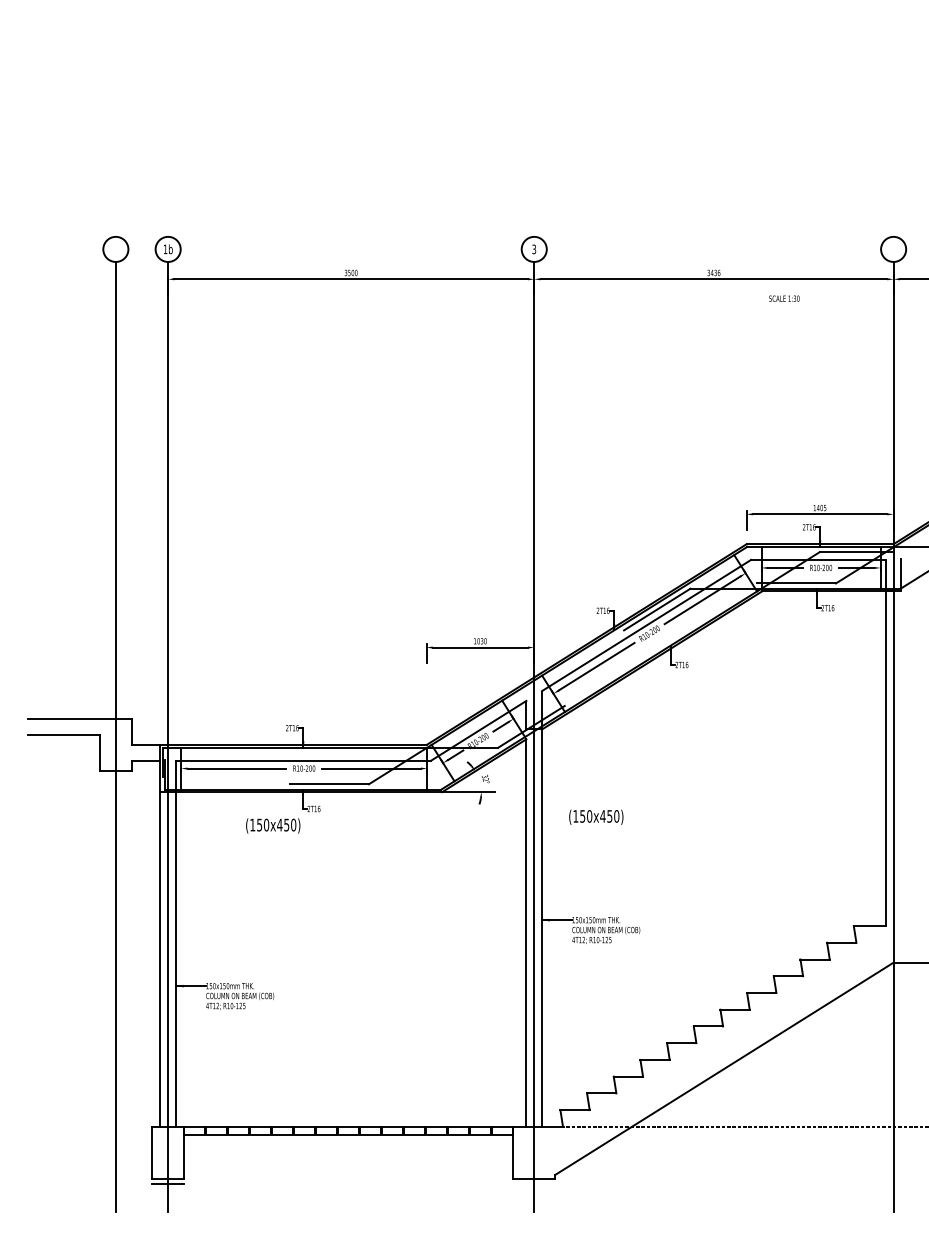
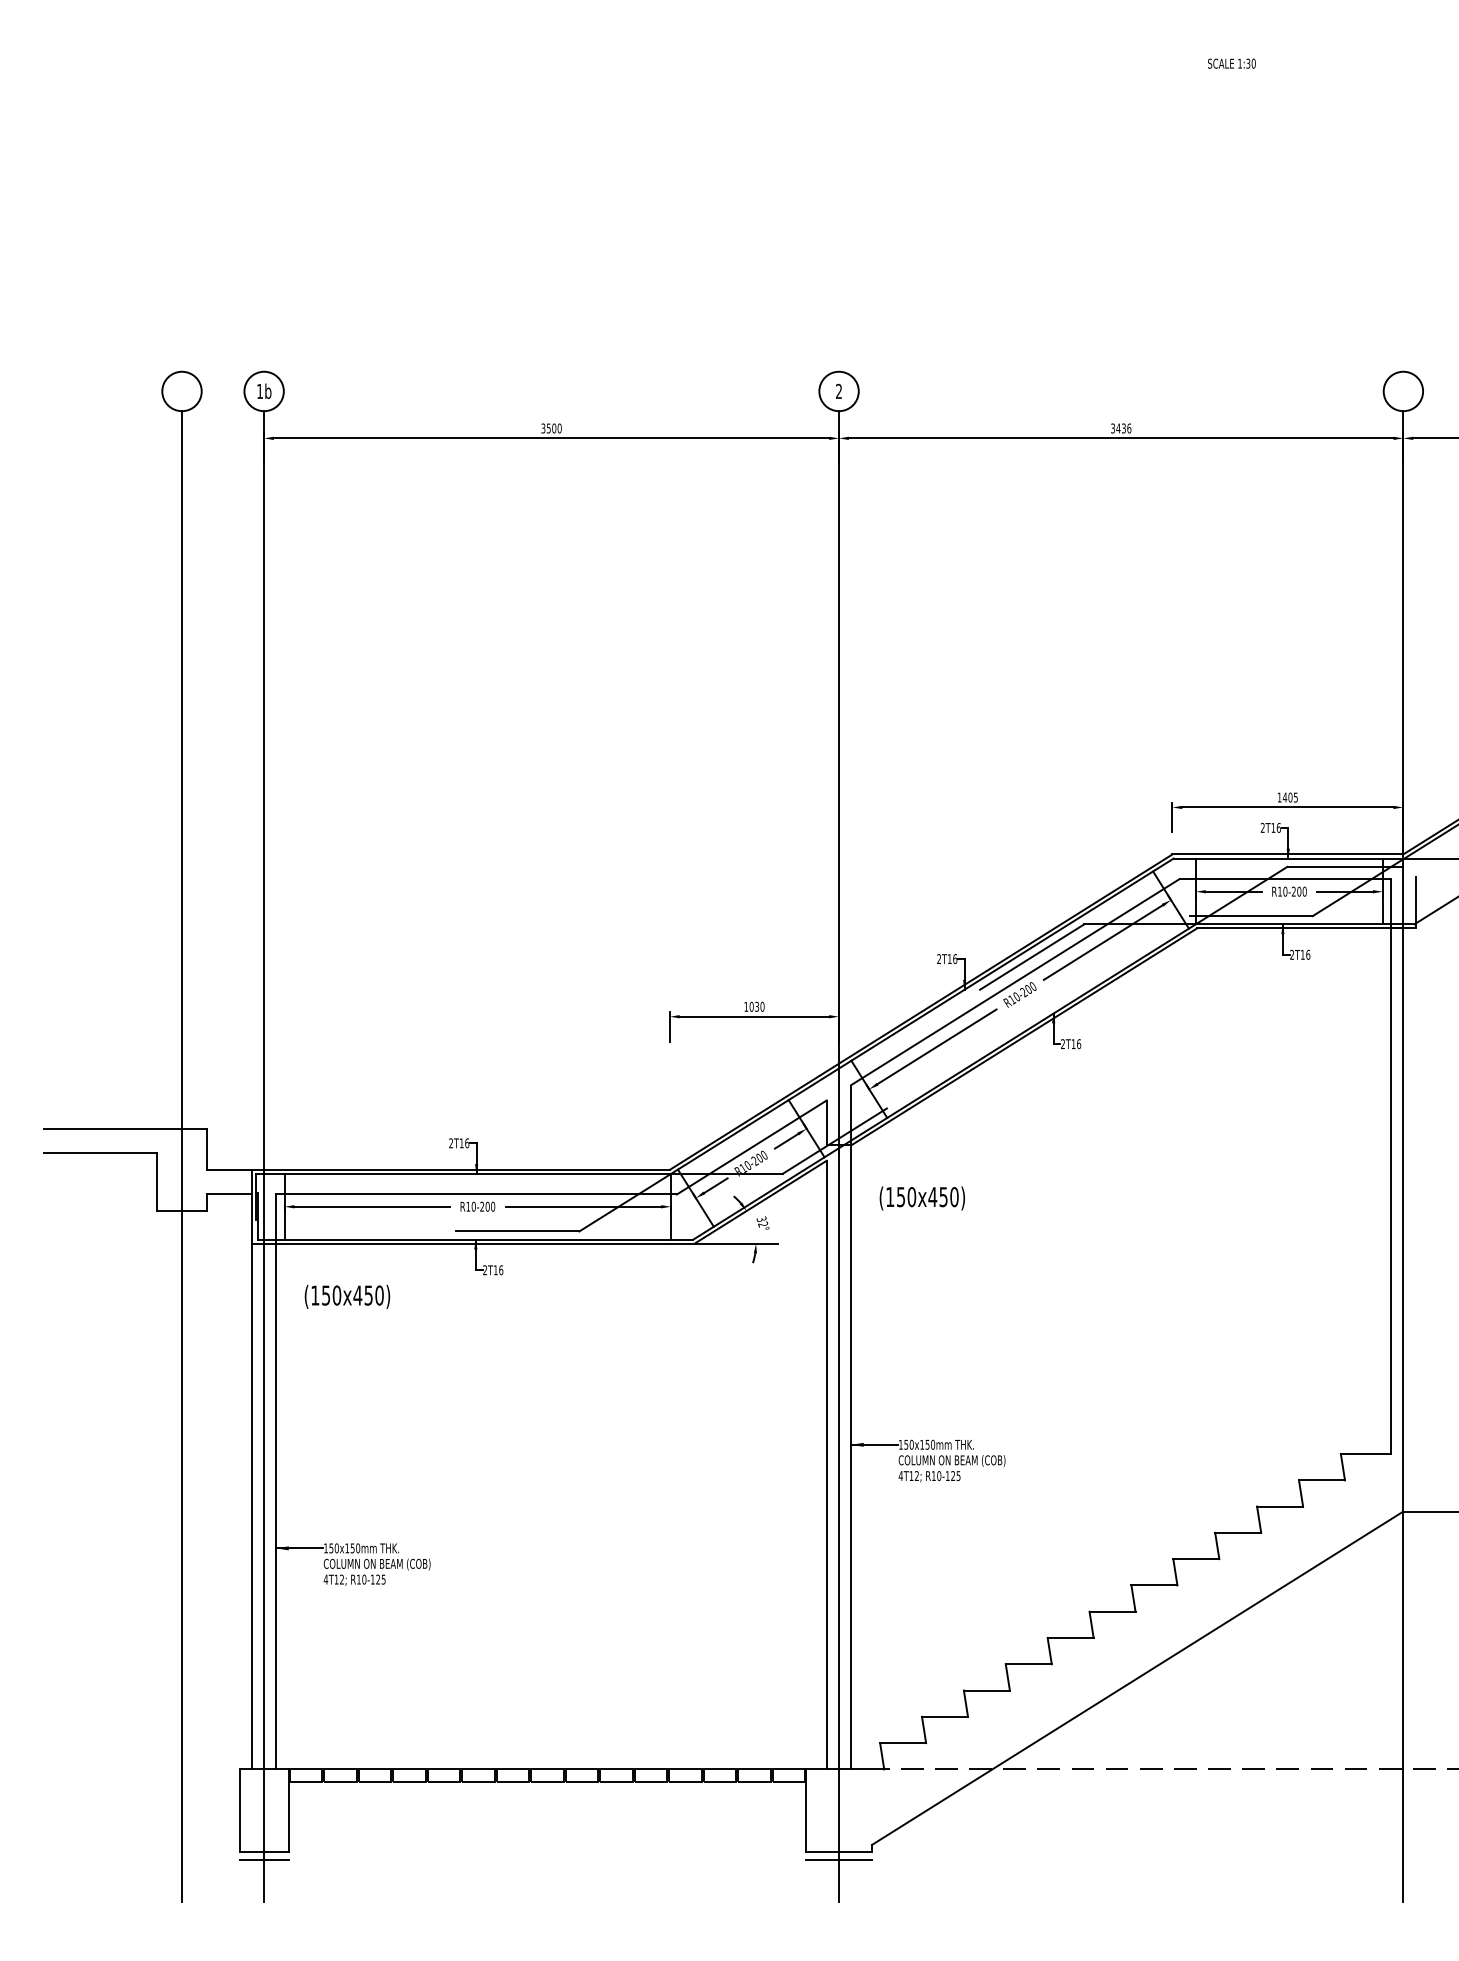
text: (534, 249) -> (839, 391), 3 -> 2
text: (784, 298) -> (1232, 63), moved
text: (596, 816) -> (922, 1197), moved
text: (273, 825) -> (347, 1296), moved
line: (534, 1184) -> (839, 1859), added

